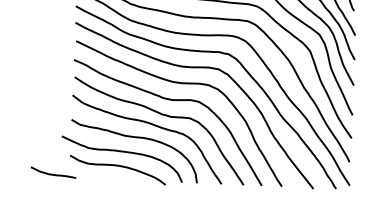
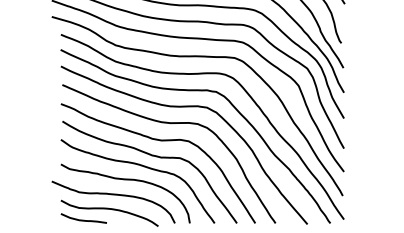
curve: (53, 173) -> (83, 219), moved

